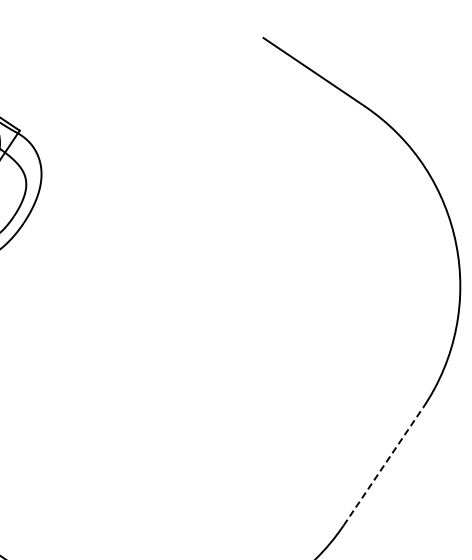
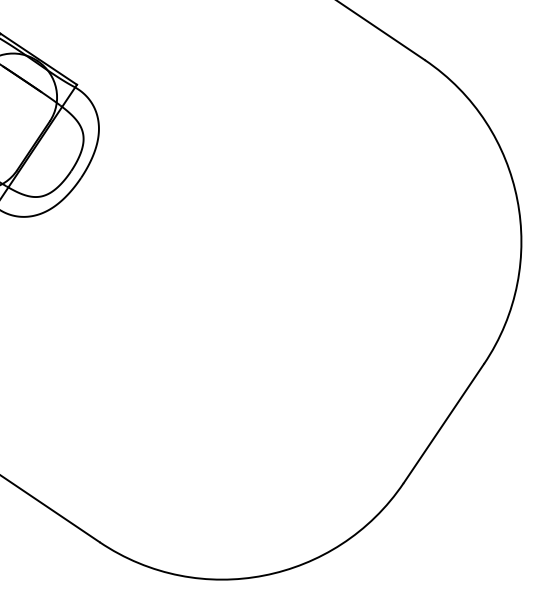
line: (383, 466) -> (443, 423), dashed -> solid

